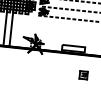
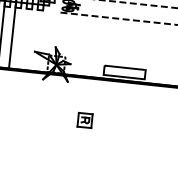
part: (83, 75) -> (84, 120), moved

